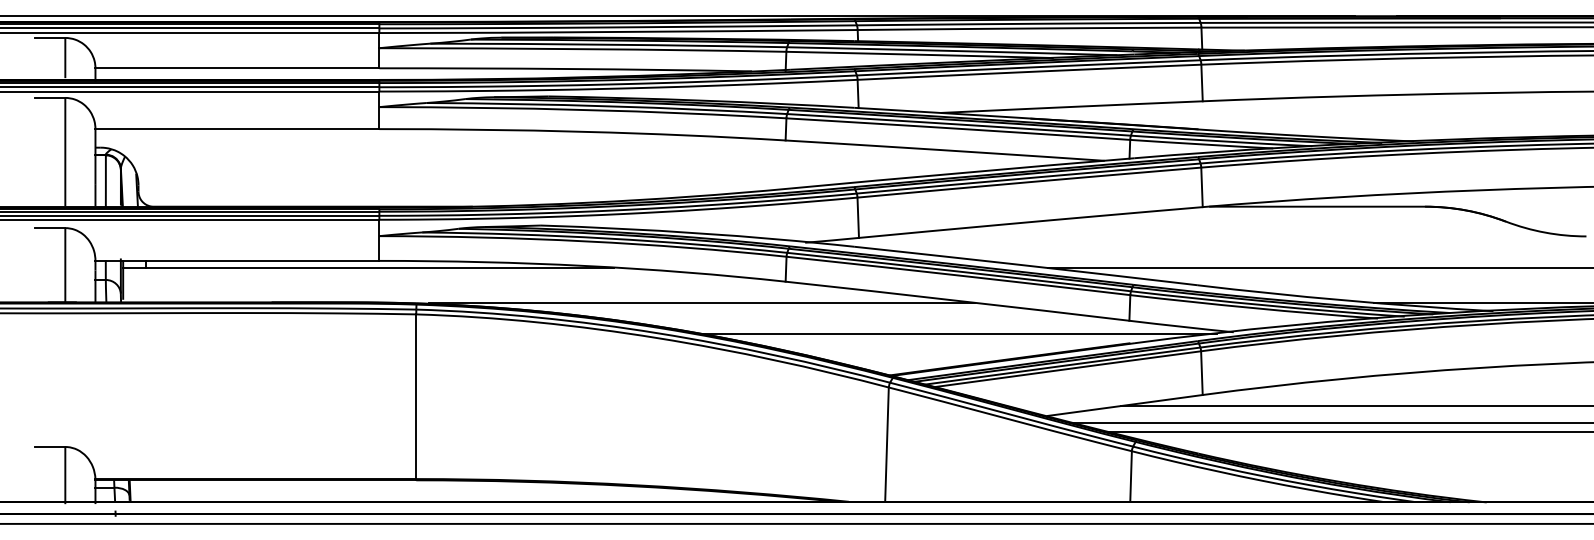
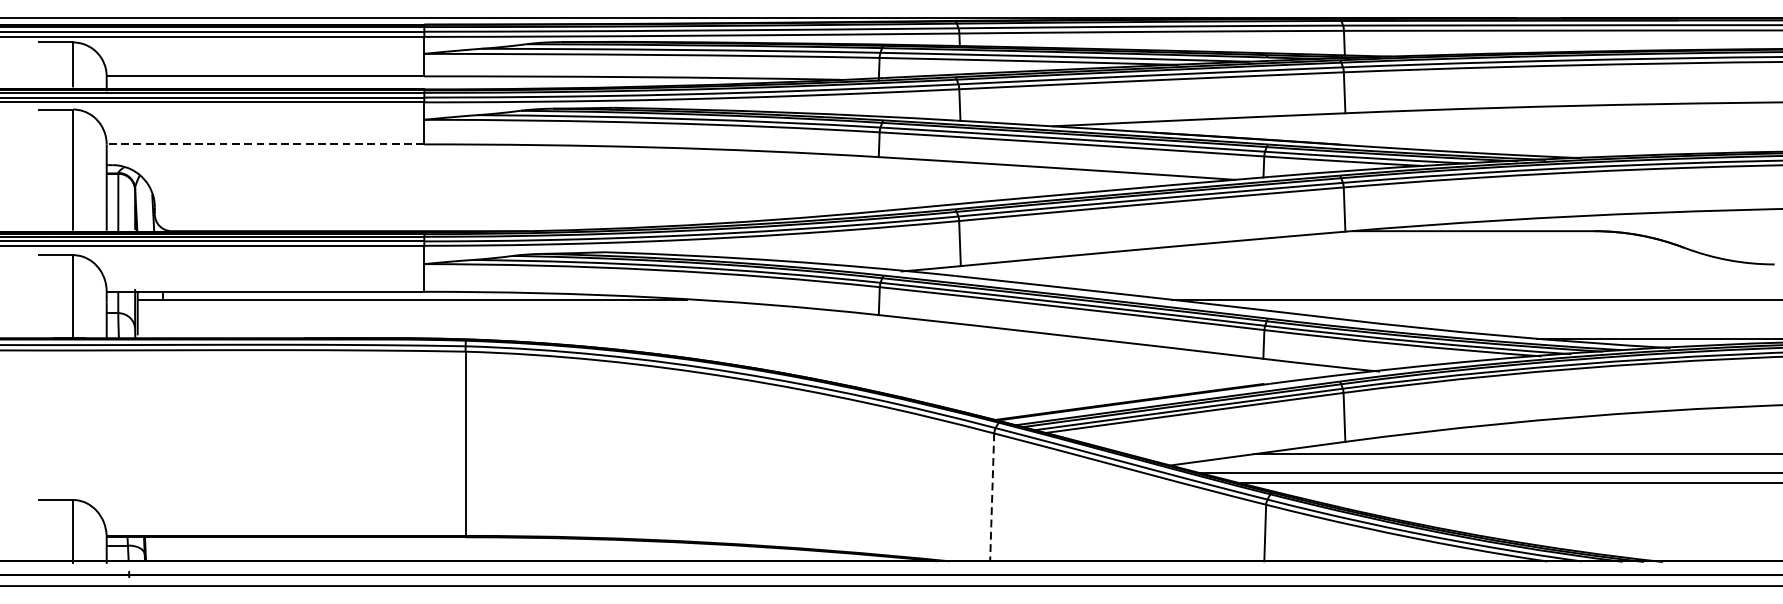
line: (237, 129) -> (265, 144), solid -> dashed
line: (701, 303) -> (784, 339), removed
line: (959, 333) -> (1073, 373), removed
line: (886, 445) -> (991, 498), solid -> dashed

